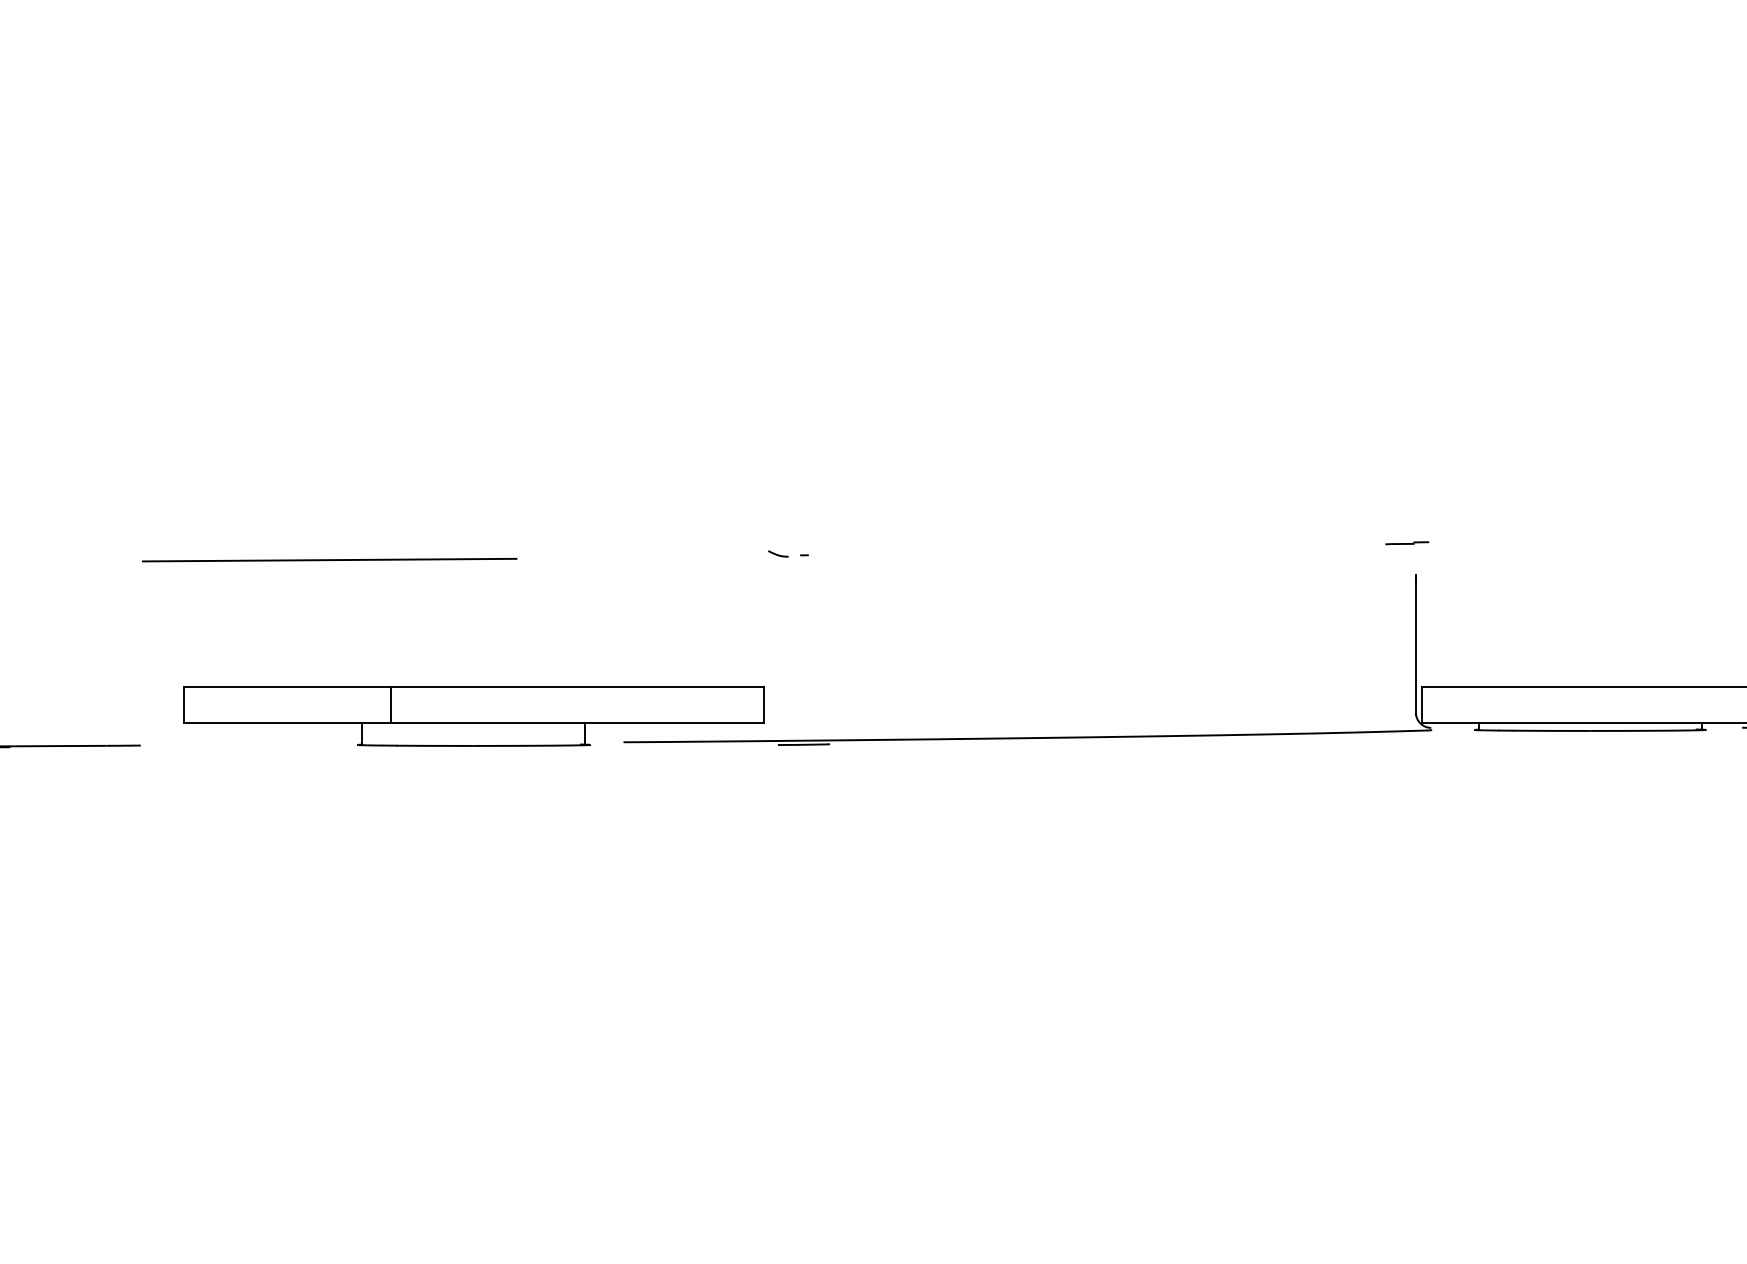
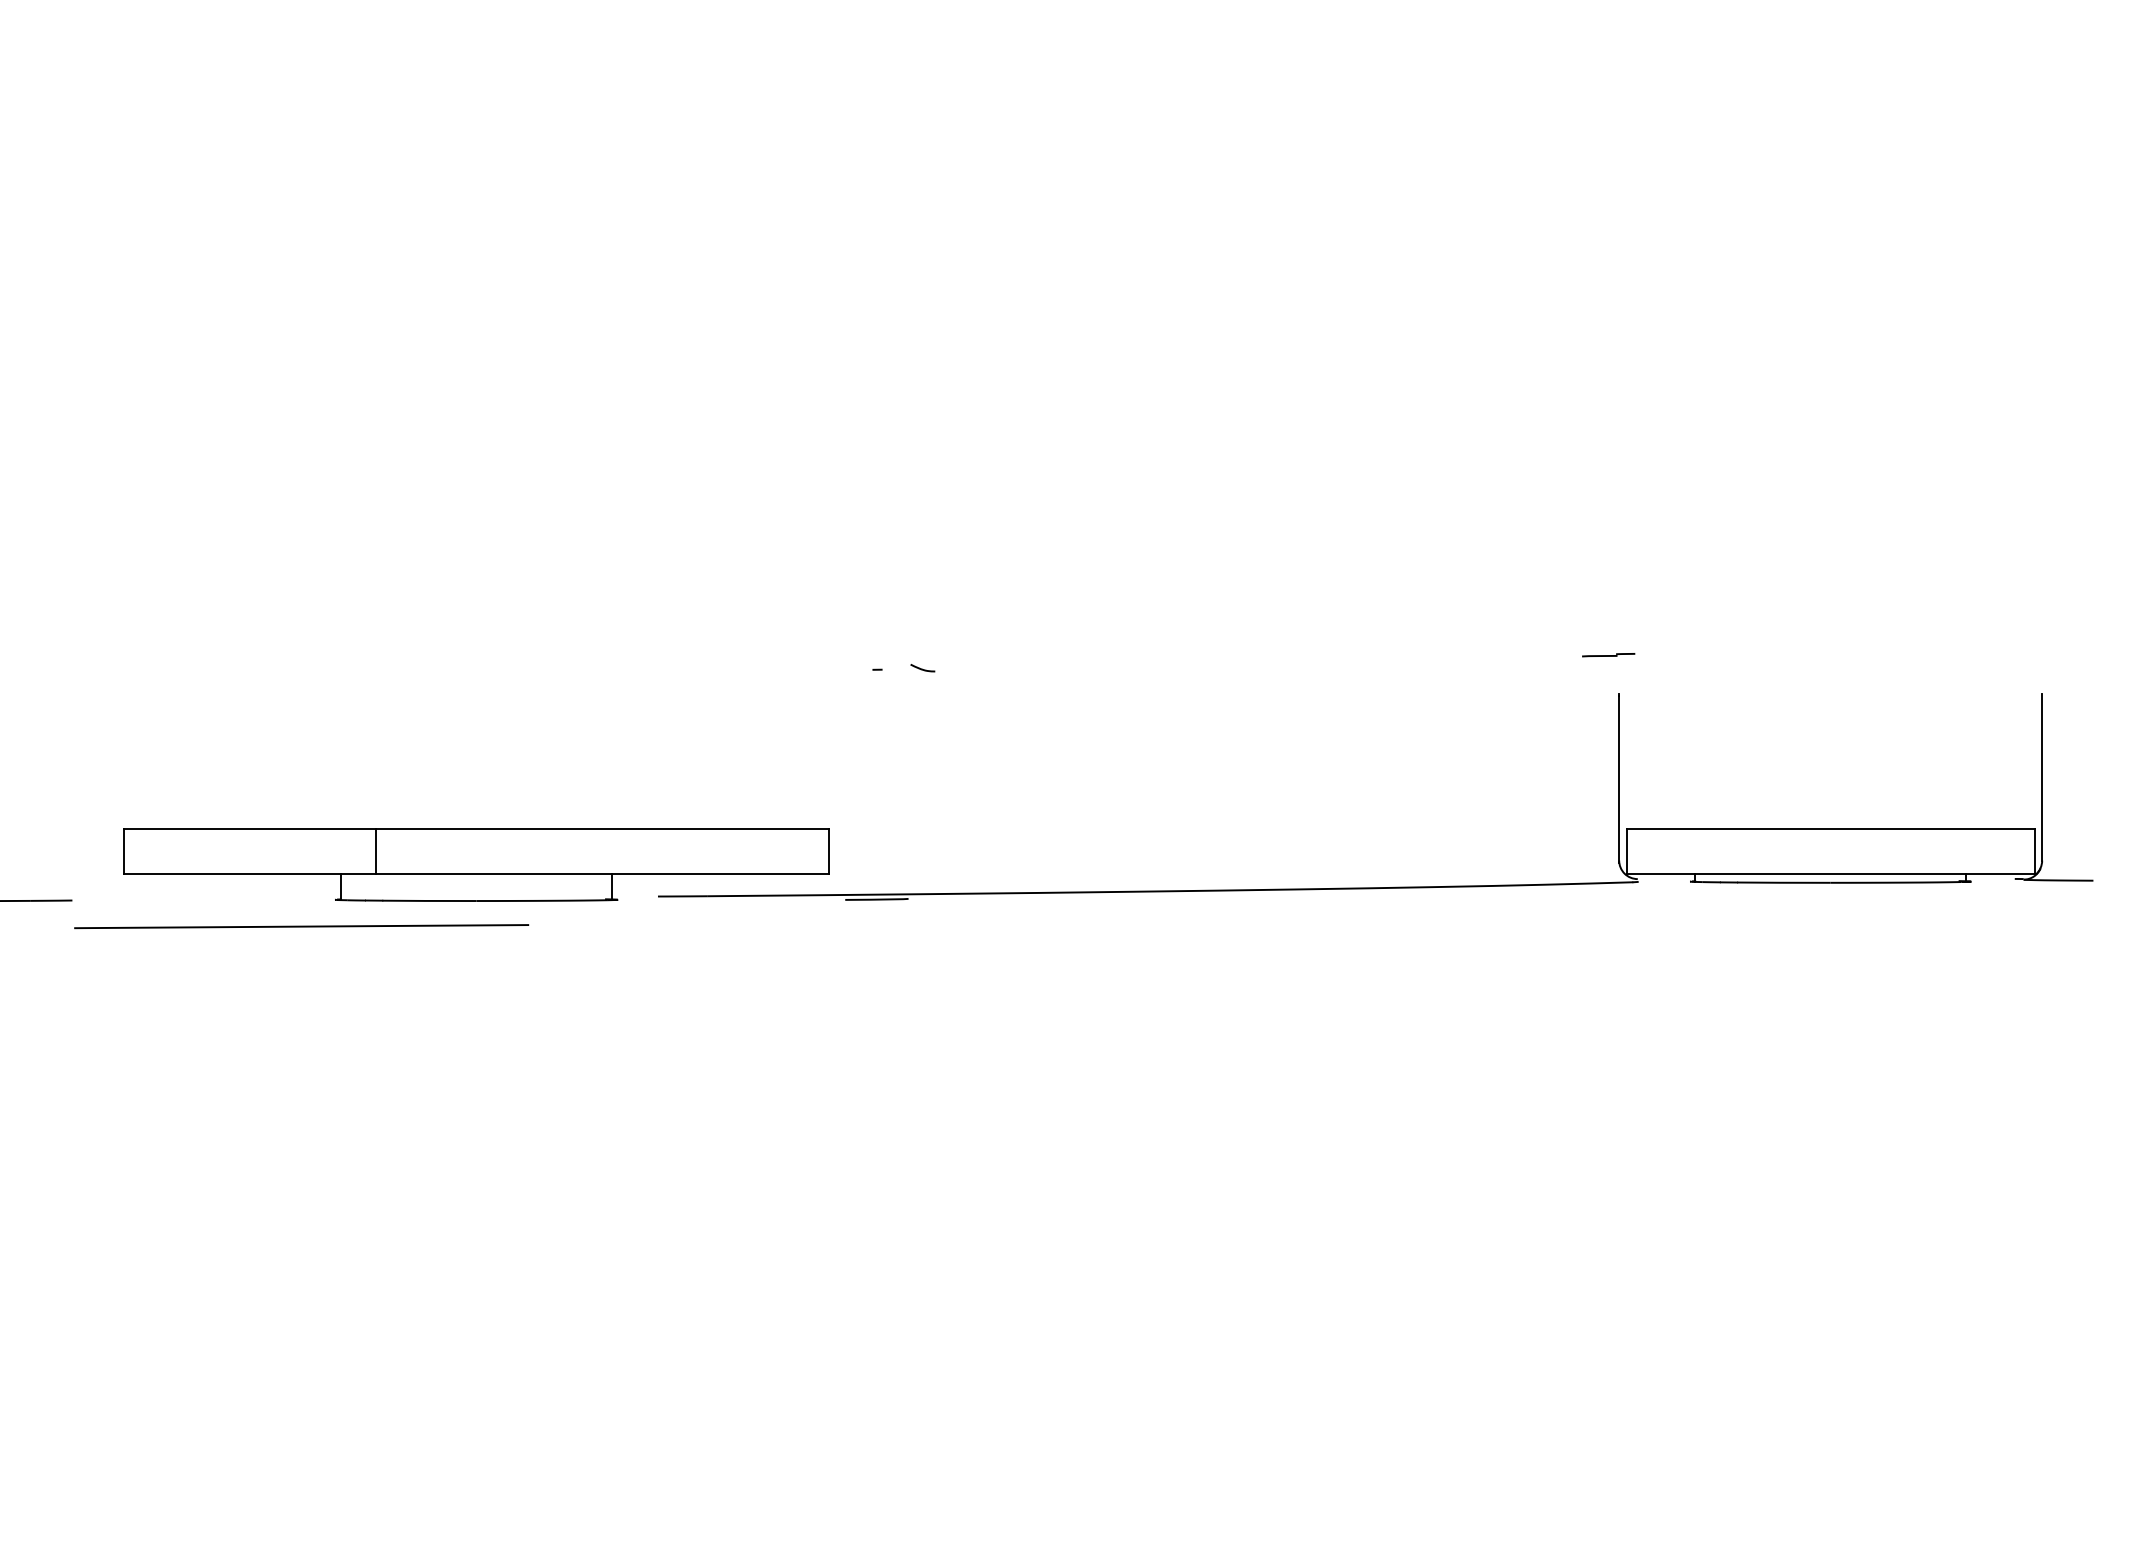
curve: (778, 554) -> (922, 668), moved
line: (329, 560) -> (301, 926), moved

